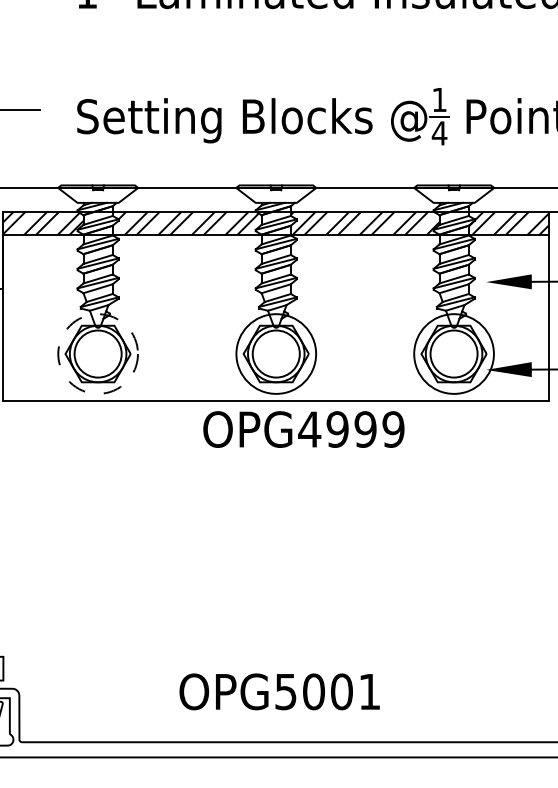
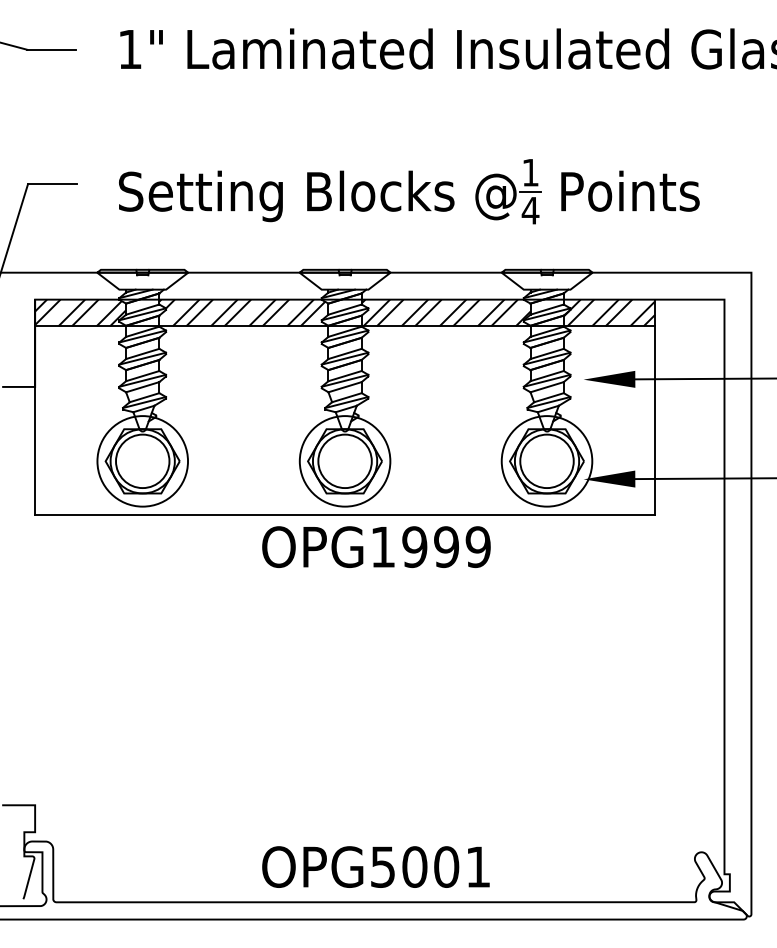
circle: (97, 354) -> (142, 461), dashed -> solid
text: (309, 429) -> (382, 547), OPG4999 -> OPG1999
text: (279, 691) -> (375, 866), moved

